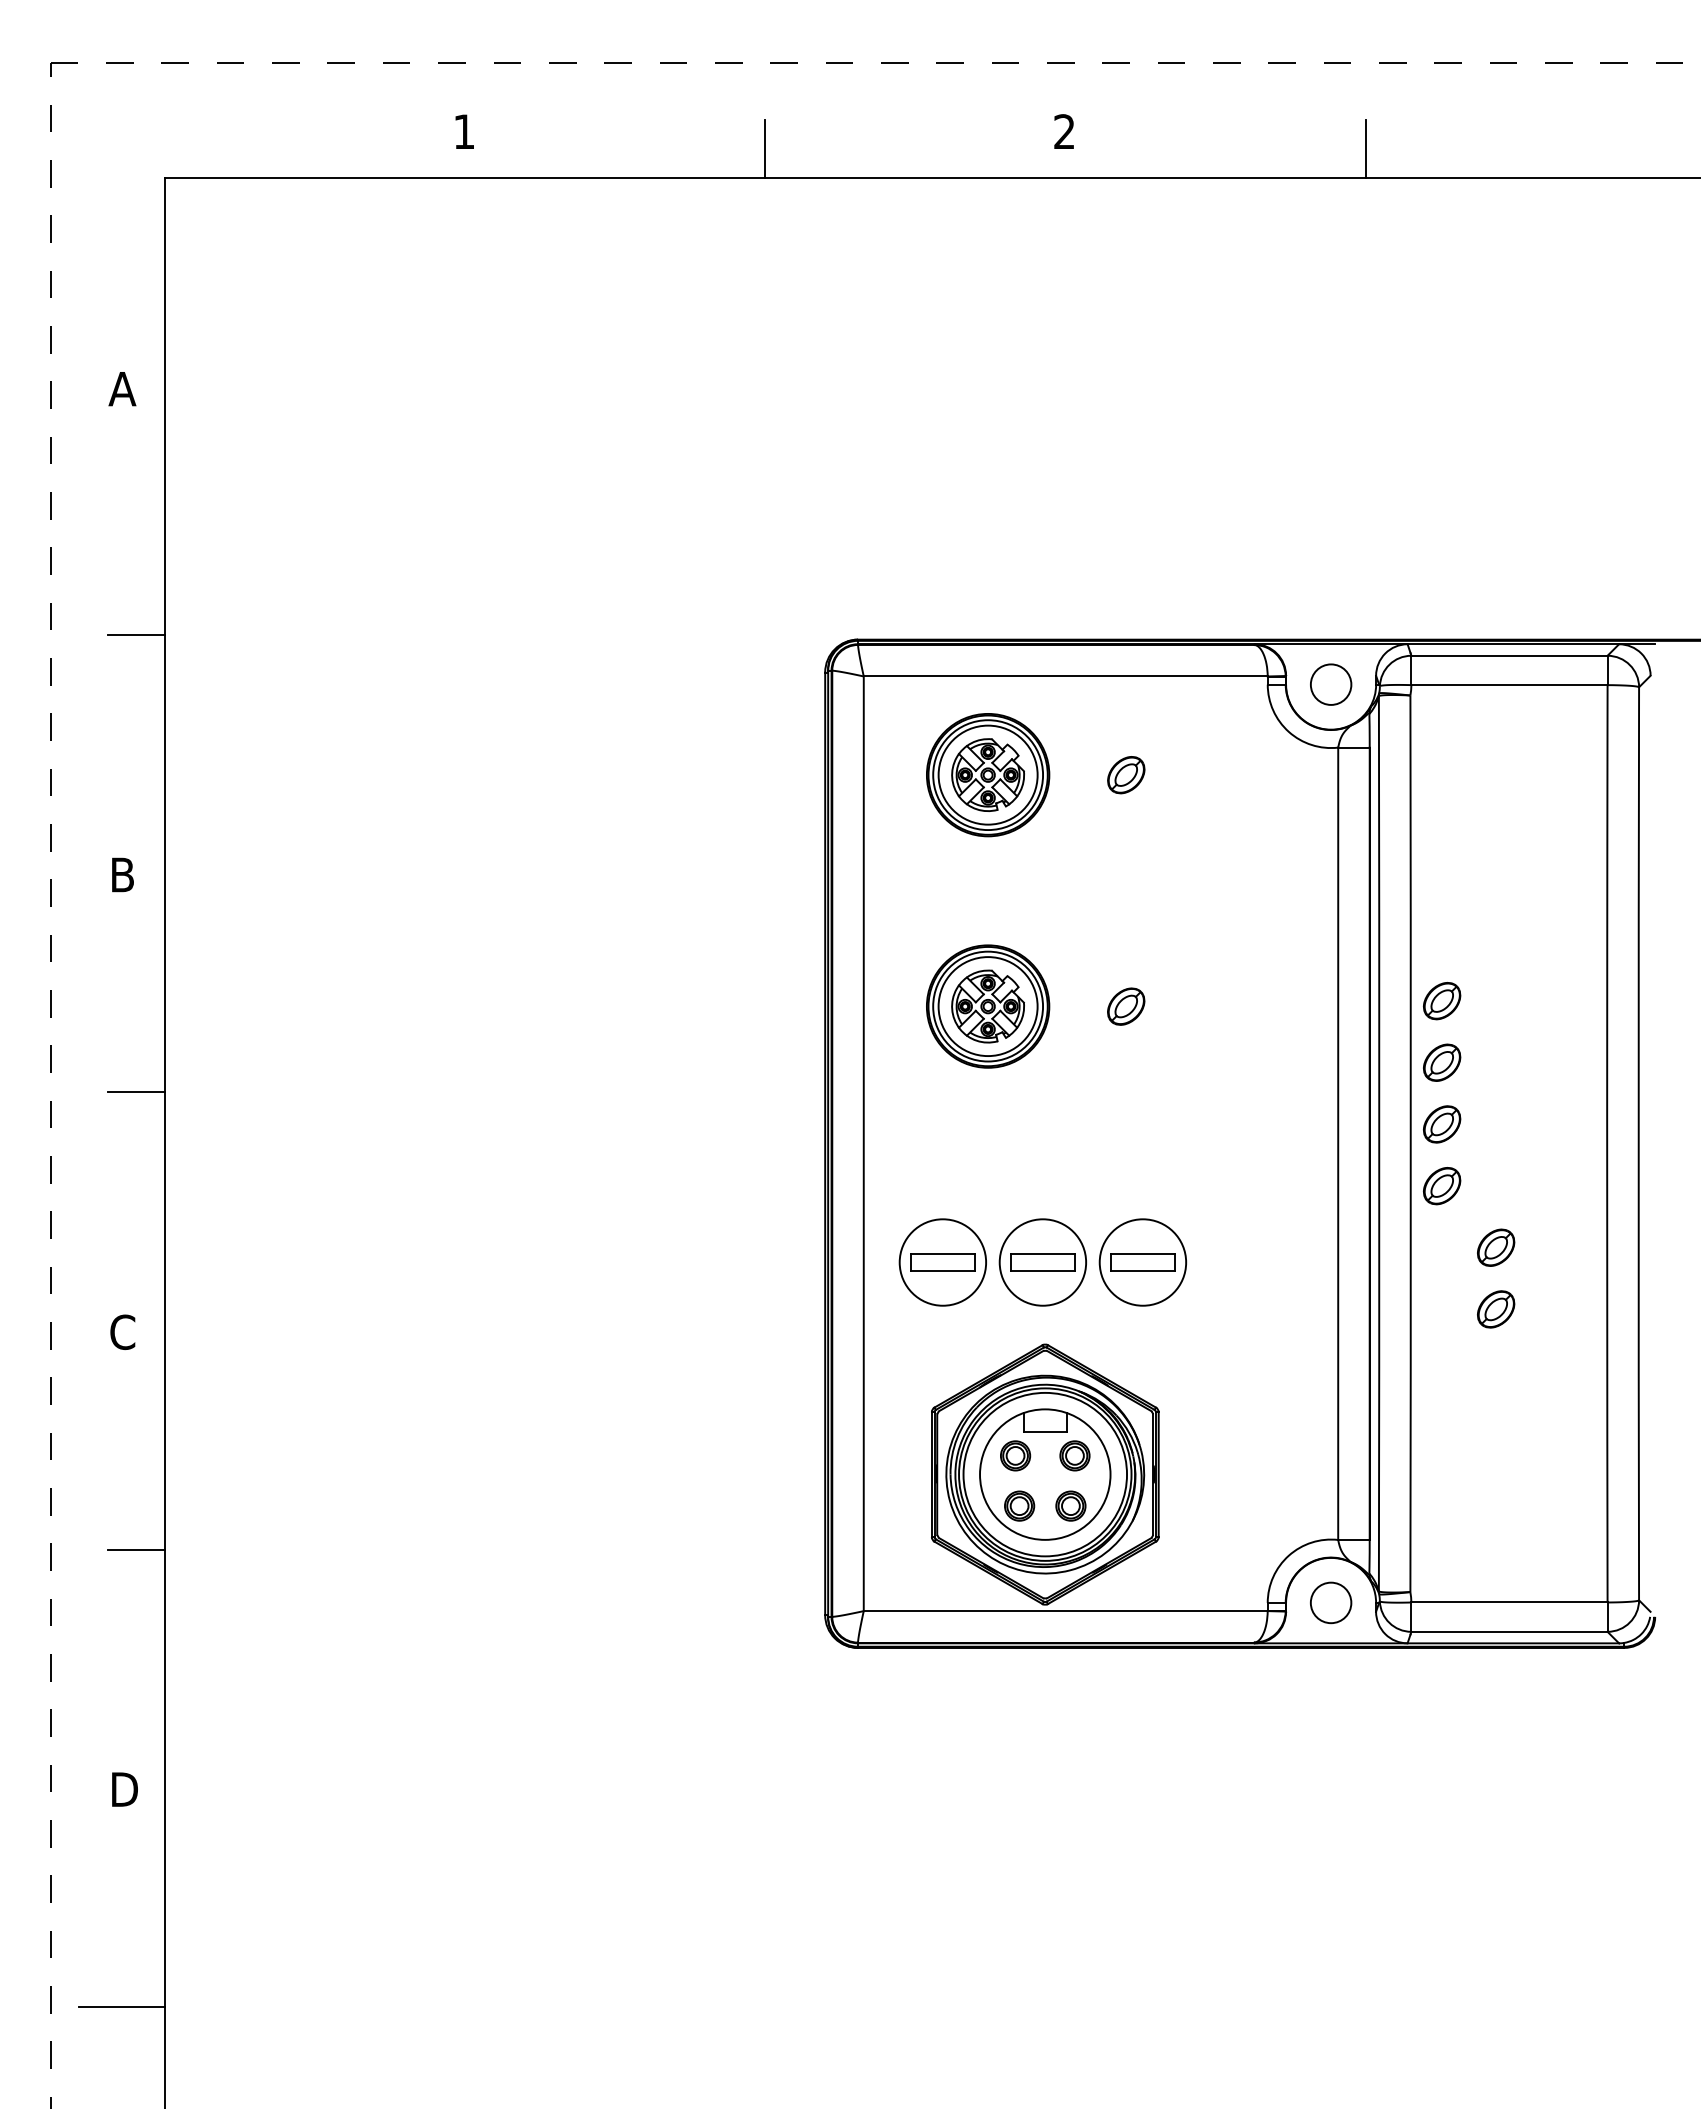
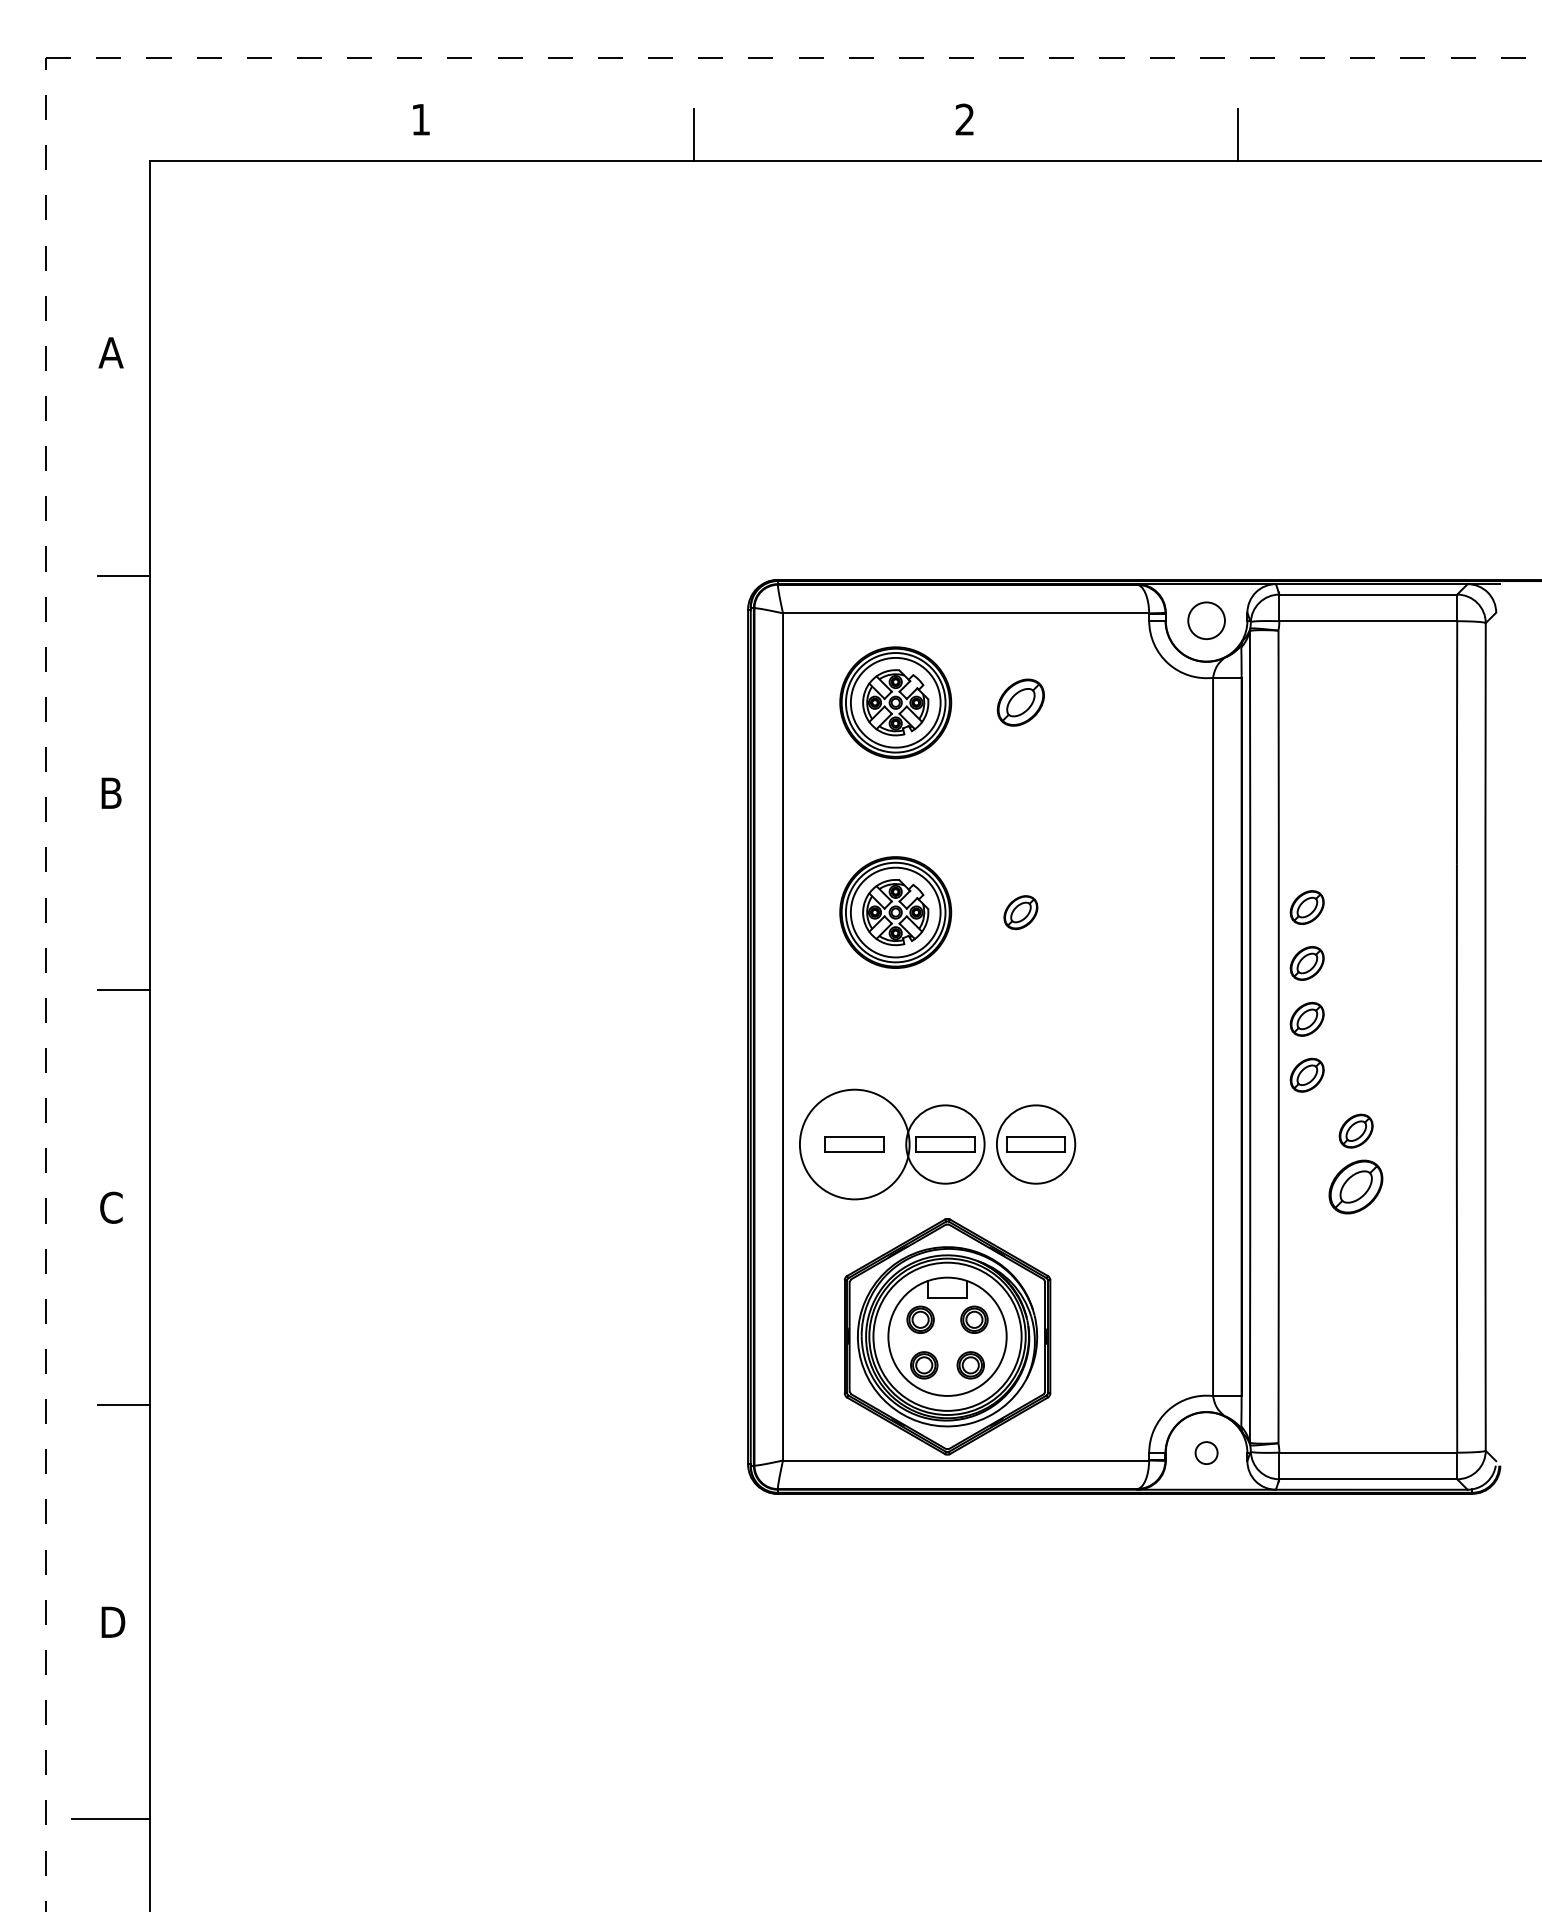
part: (1126, 775) -> (1021, 703), size x1.4
circle: (942, 1262) -> (854, 1144), size x1.4
part: (1496, 1309) -> (1356, 1187), size x1.6
circle: (1330, 1602) -> (1206, 1452), size x0.6

